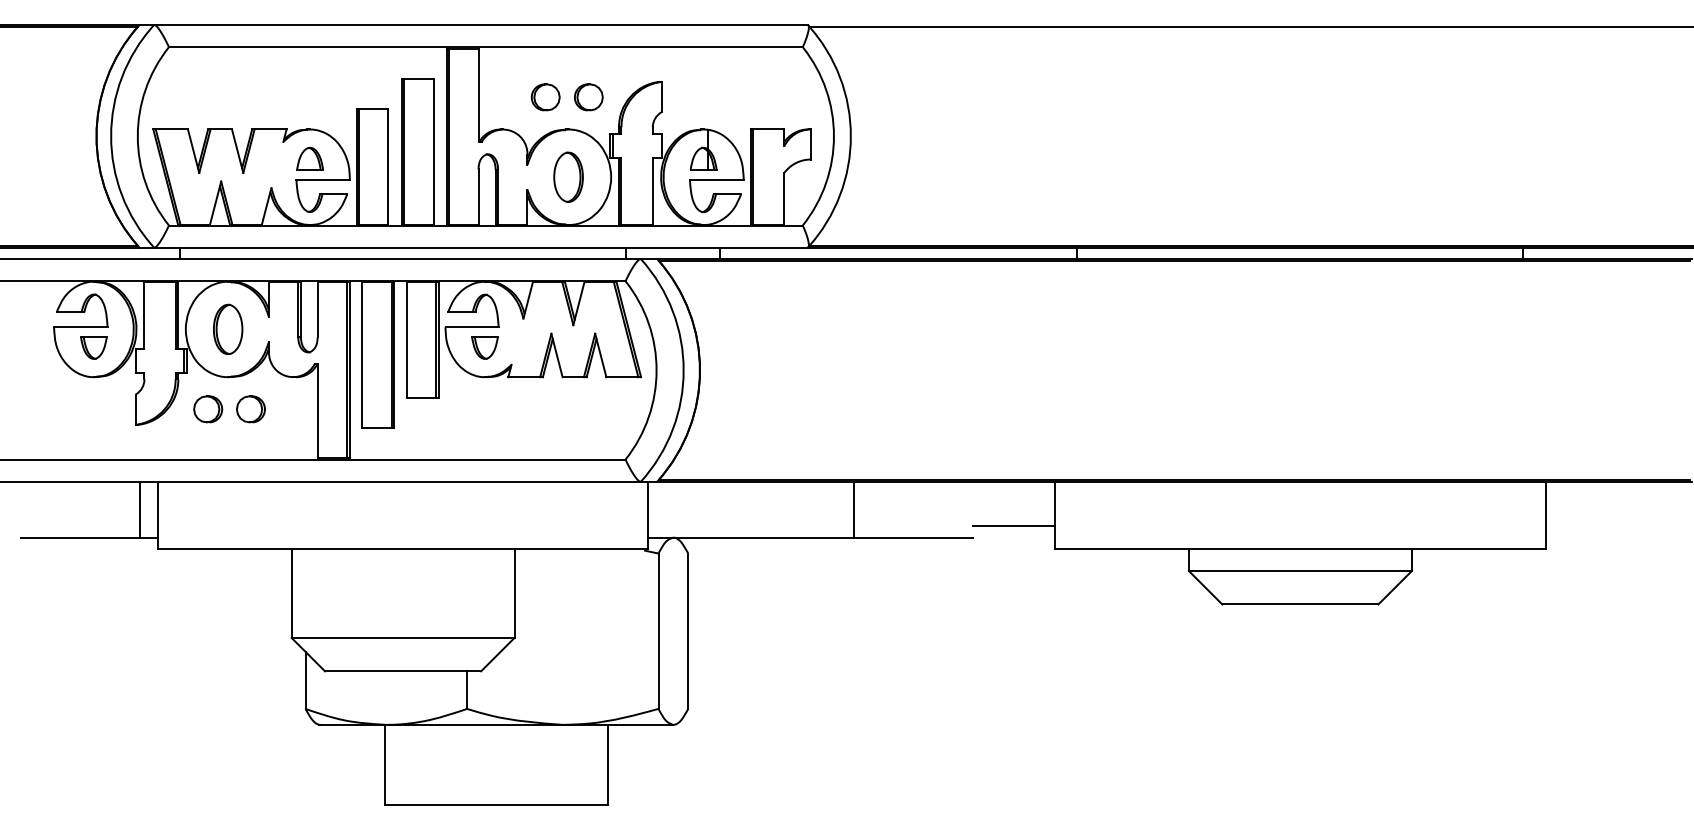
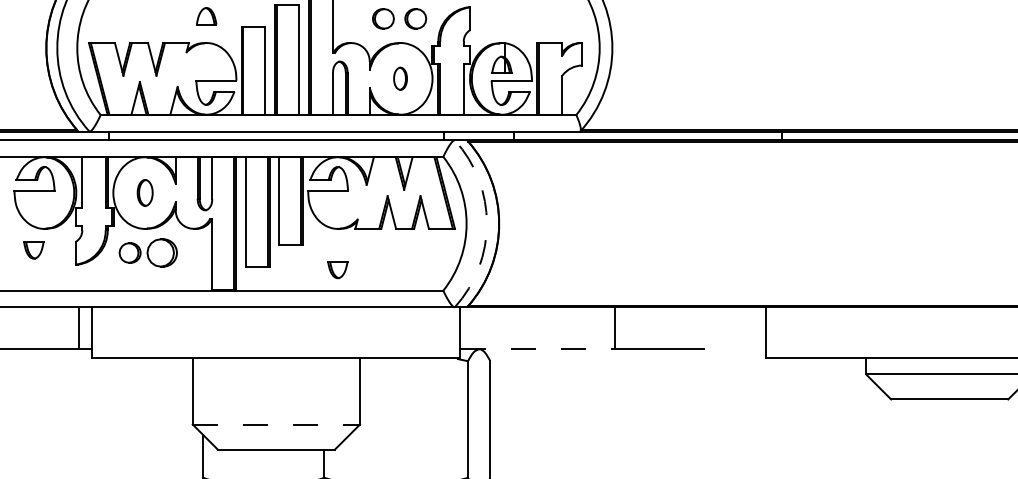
part: (309, 158) -> (206, 16), moved
part: (568, 176) -> (400, 78), size x0.6
part: (228, 328) -> (145, 192), size x0.7
part: (93, 347) -> (33, 250), moved
part: (484, 347) -> (337, 269), moved
arc: (683, 370) -> (486, 223), solid -> dashed
part: (250, 409) -> (161, 253), size x1.4
line: (1013, 526) -> (734, 340), removed
line: (751, 537) -> (537, 349), solid -> dashed
line: (403, 637) -> (276, 424), solid -> dashed

